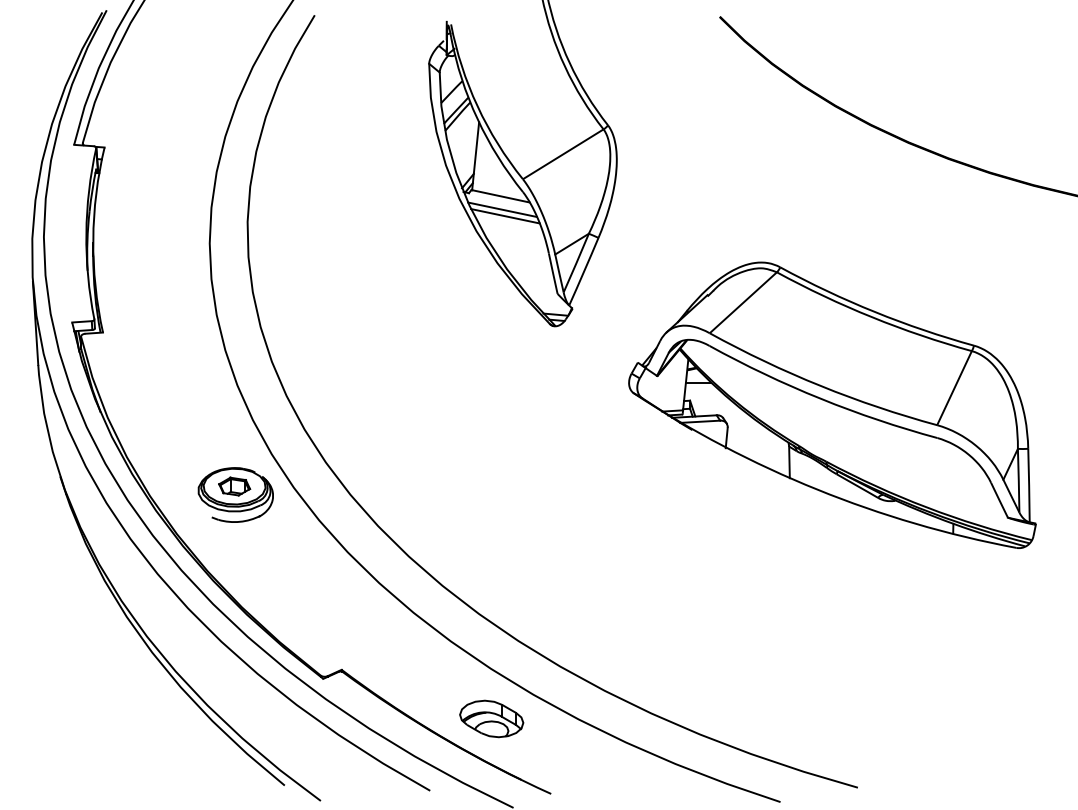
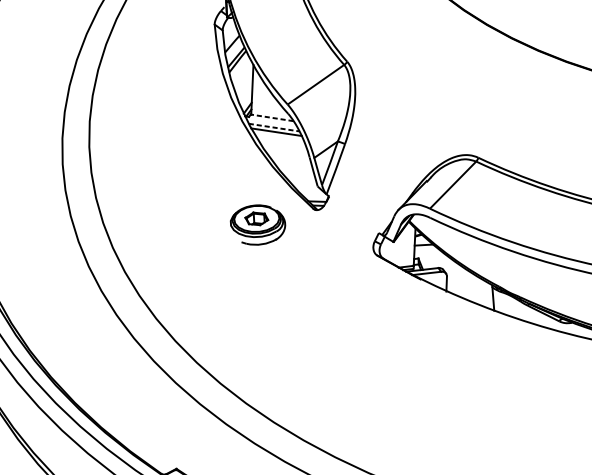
line: (500, 196) -> (272, 118), solid -> dashed
line: (502, 209) -> (274, 127), solid -> dashed
part: (235, 494) -> (257, 224), moved

